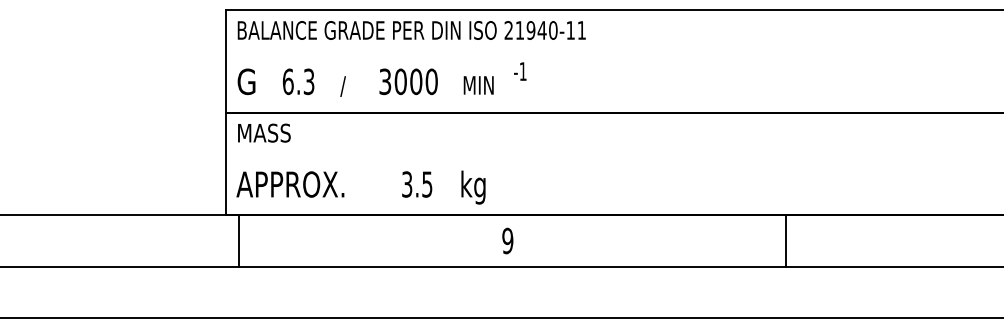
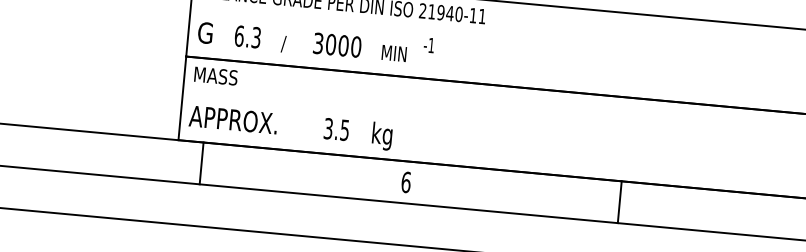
line: (238, 240) -> (201, 162), moved
text: (507, 240) -> (405, 181), 9 -> 6
line: (786, 240) -> (620, 201), moved

